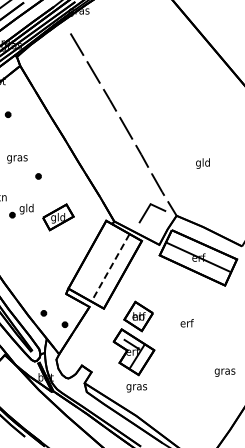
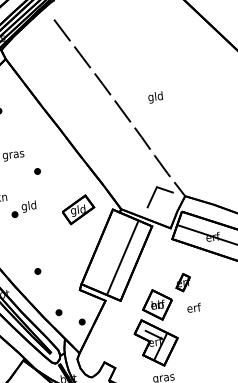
text: (202, 163) -> (155, 97), moved
part: (58, 217) -> (78, 209), moved
line: (110, 267) -> (122, 257), dashed -> solid
part: (27, 271) -> (37, 271), added
part: (165, 297) -> (183, 282), added
text: (186, 323) -> (193, 308), moved

